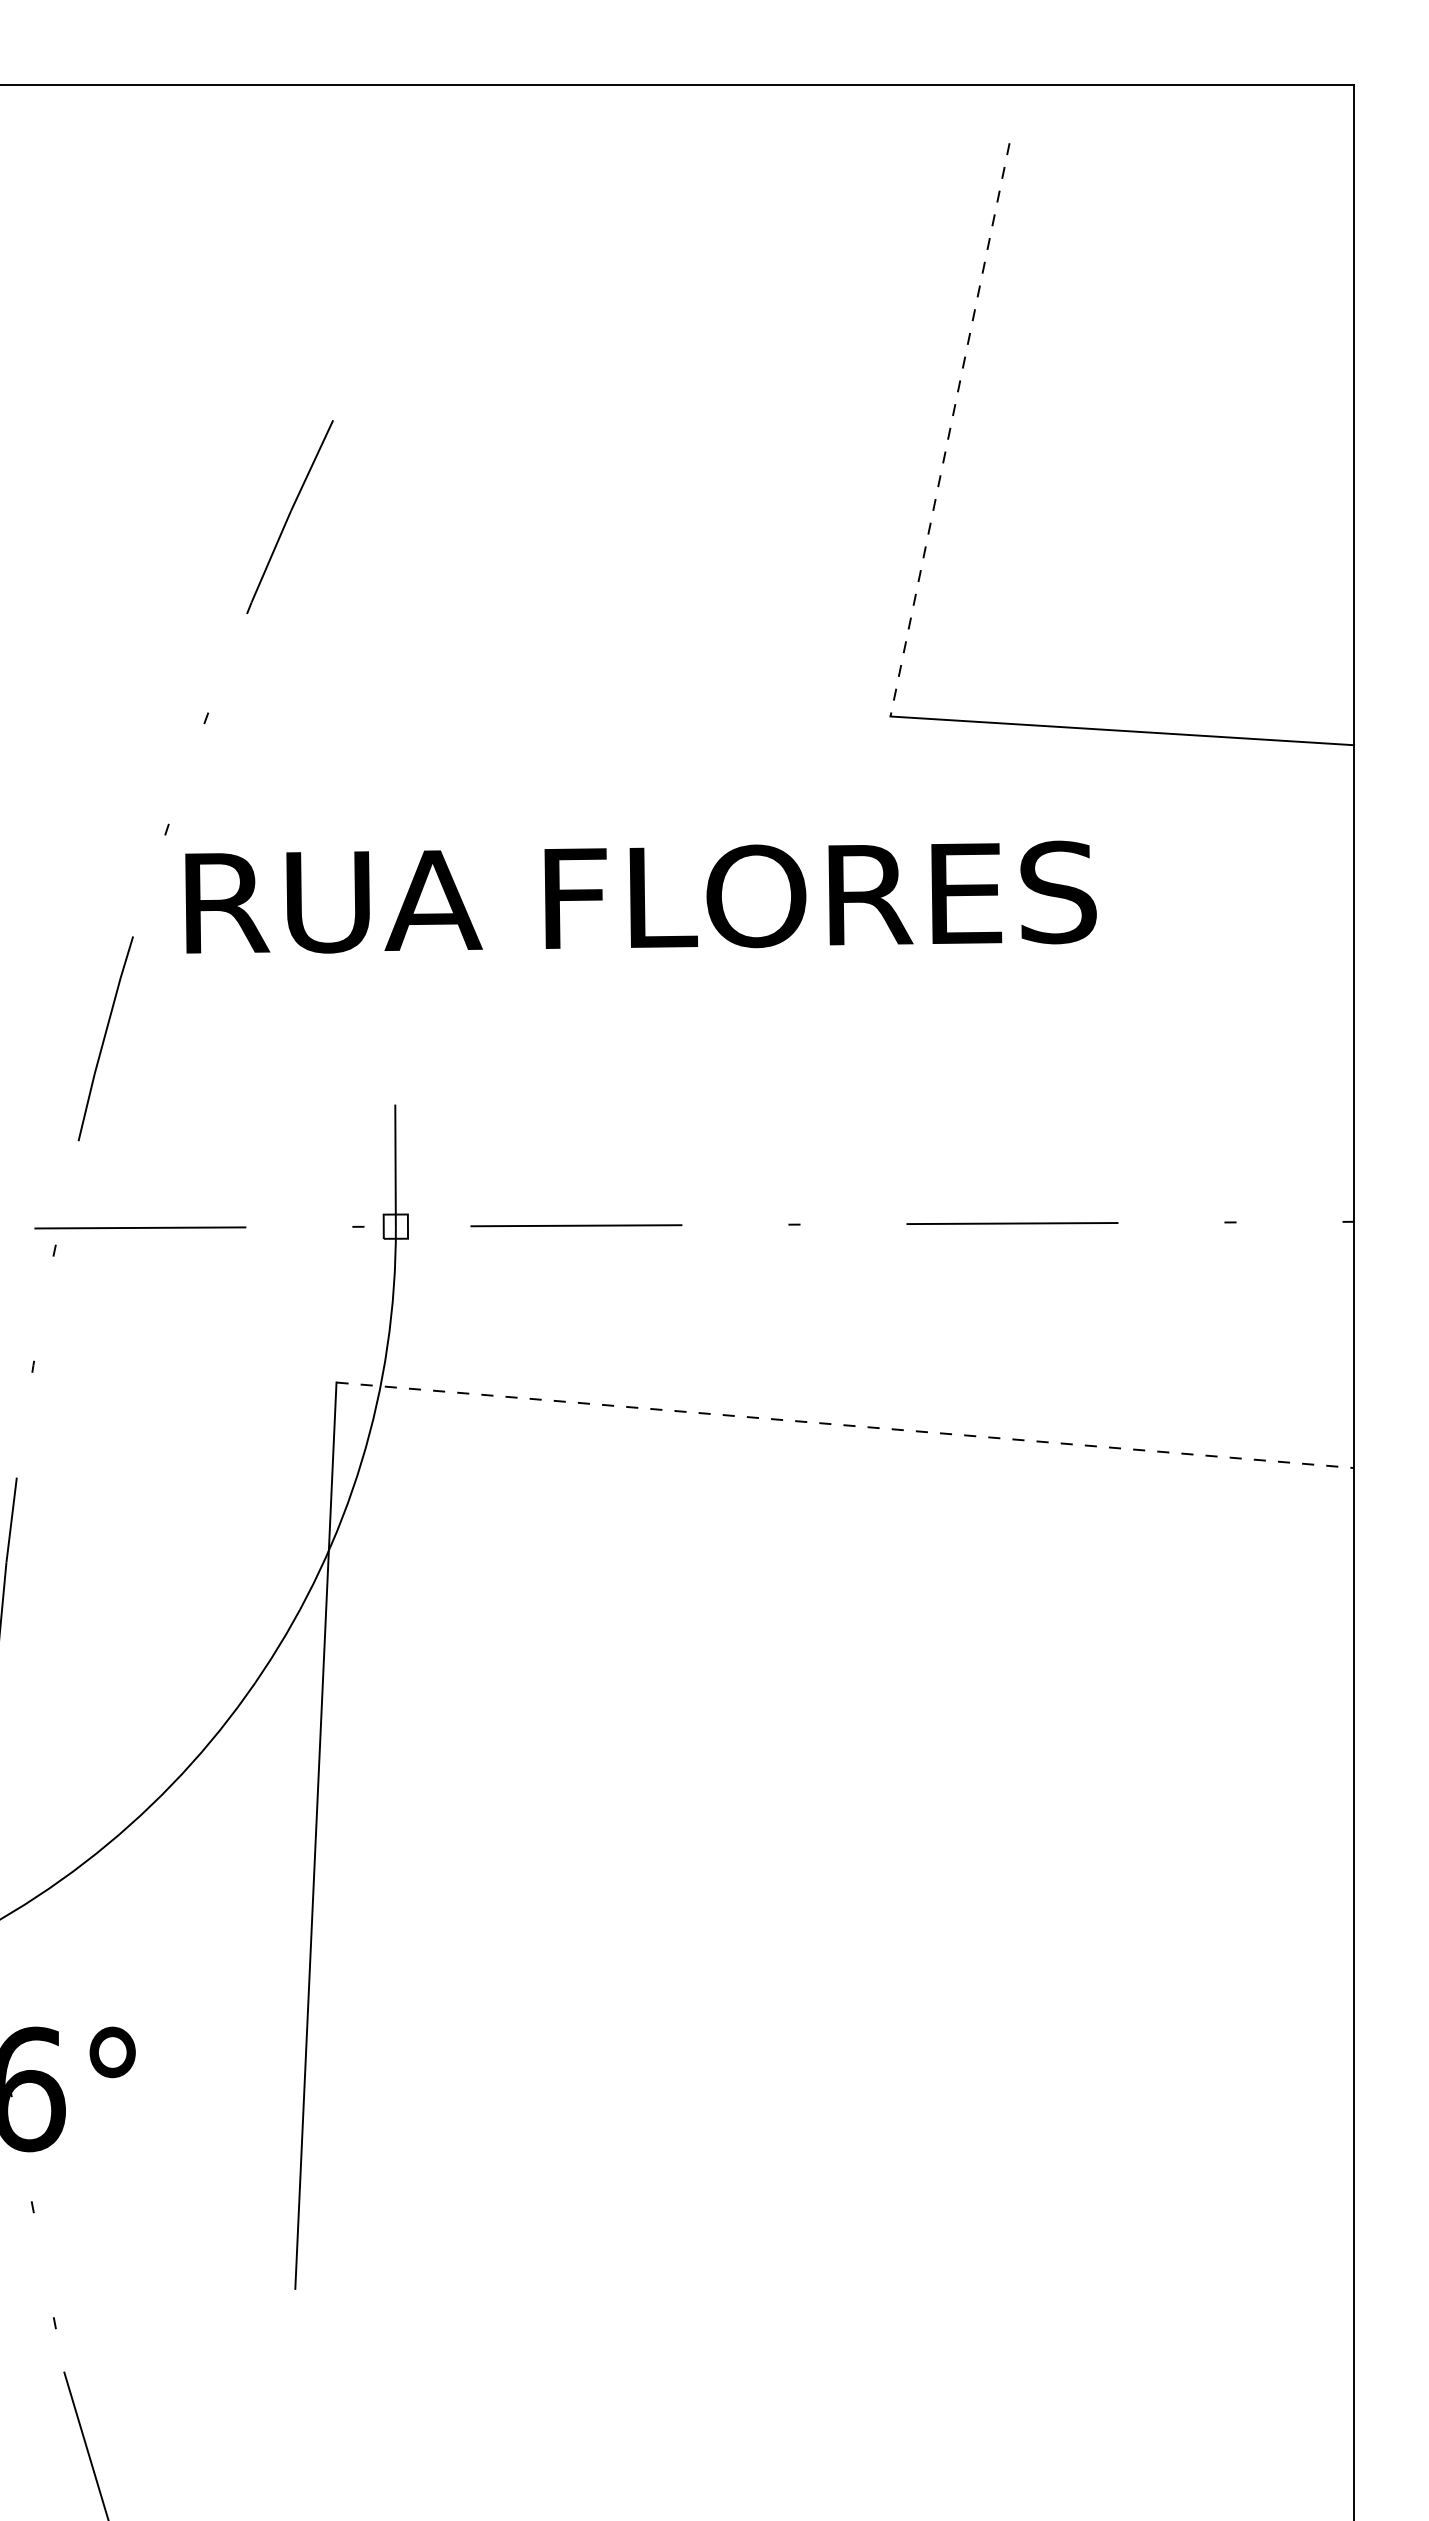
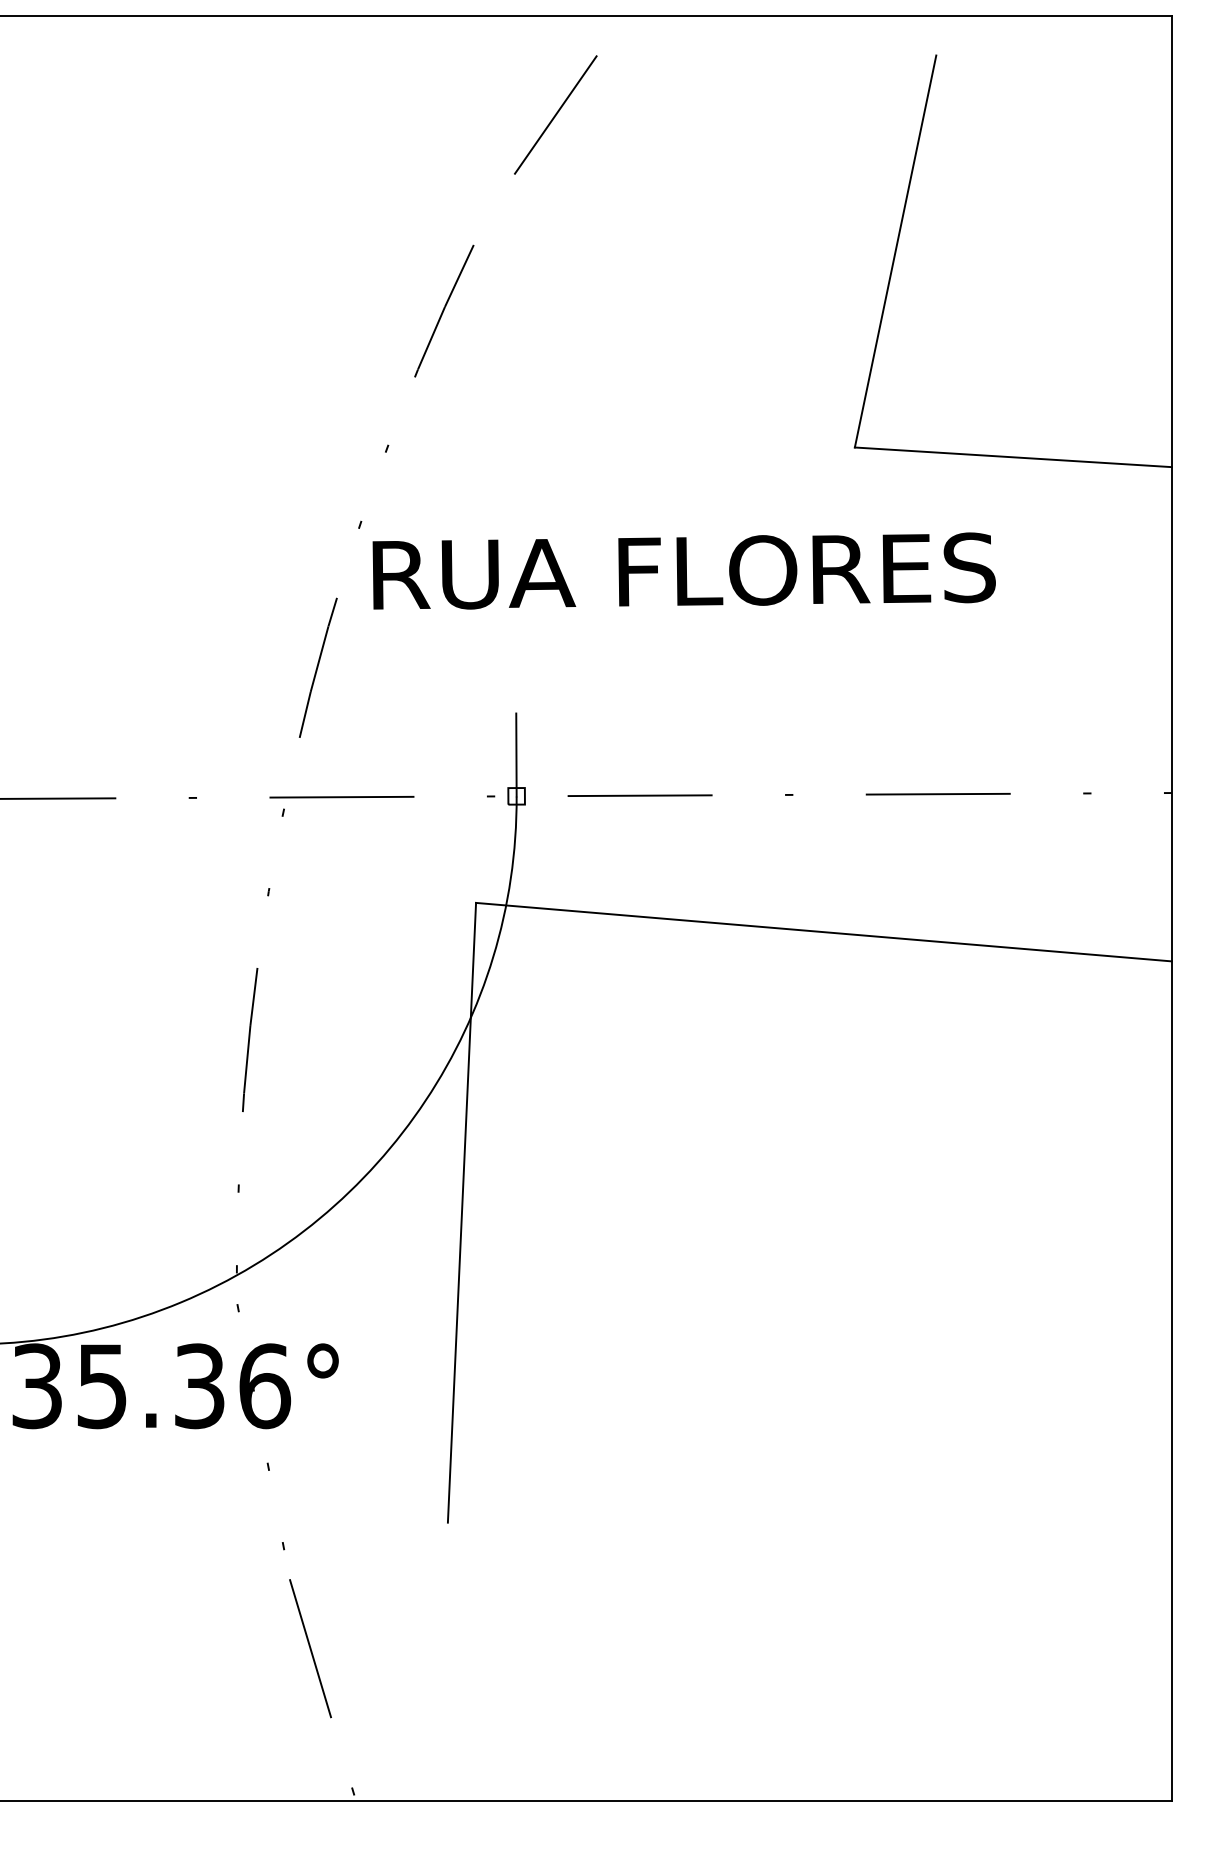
line: (452, 229) -> (555, 114), added
line: (949, 431) -> (895, 252), dashed -> solid
line: (846, 1425) -> (824, 932), dashed -> solid

